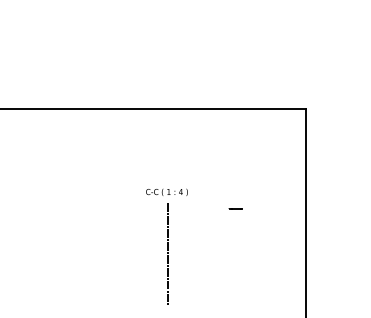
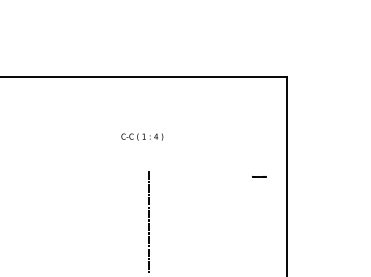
text: (166, 191) -> (141, 136), moved
line: (235, 208) -> (258, 176), moved

